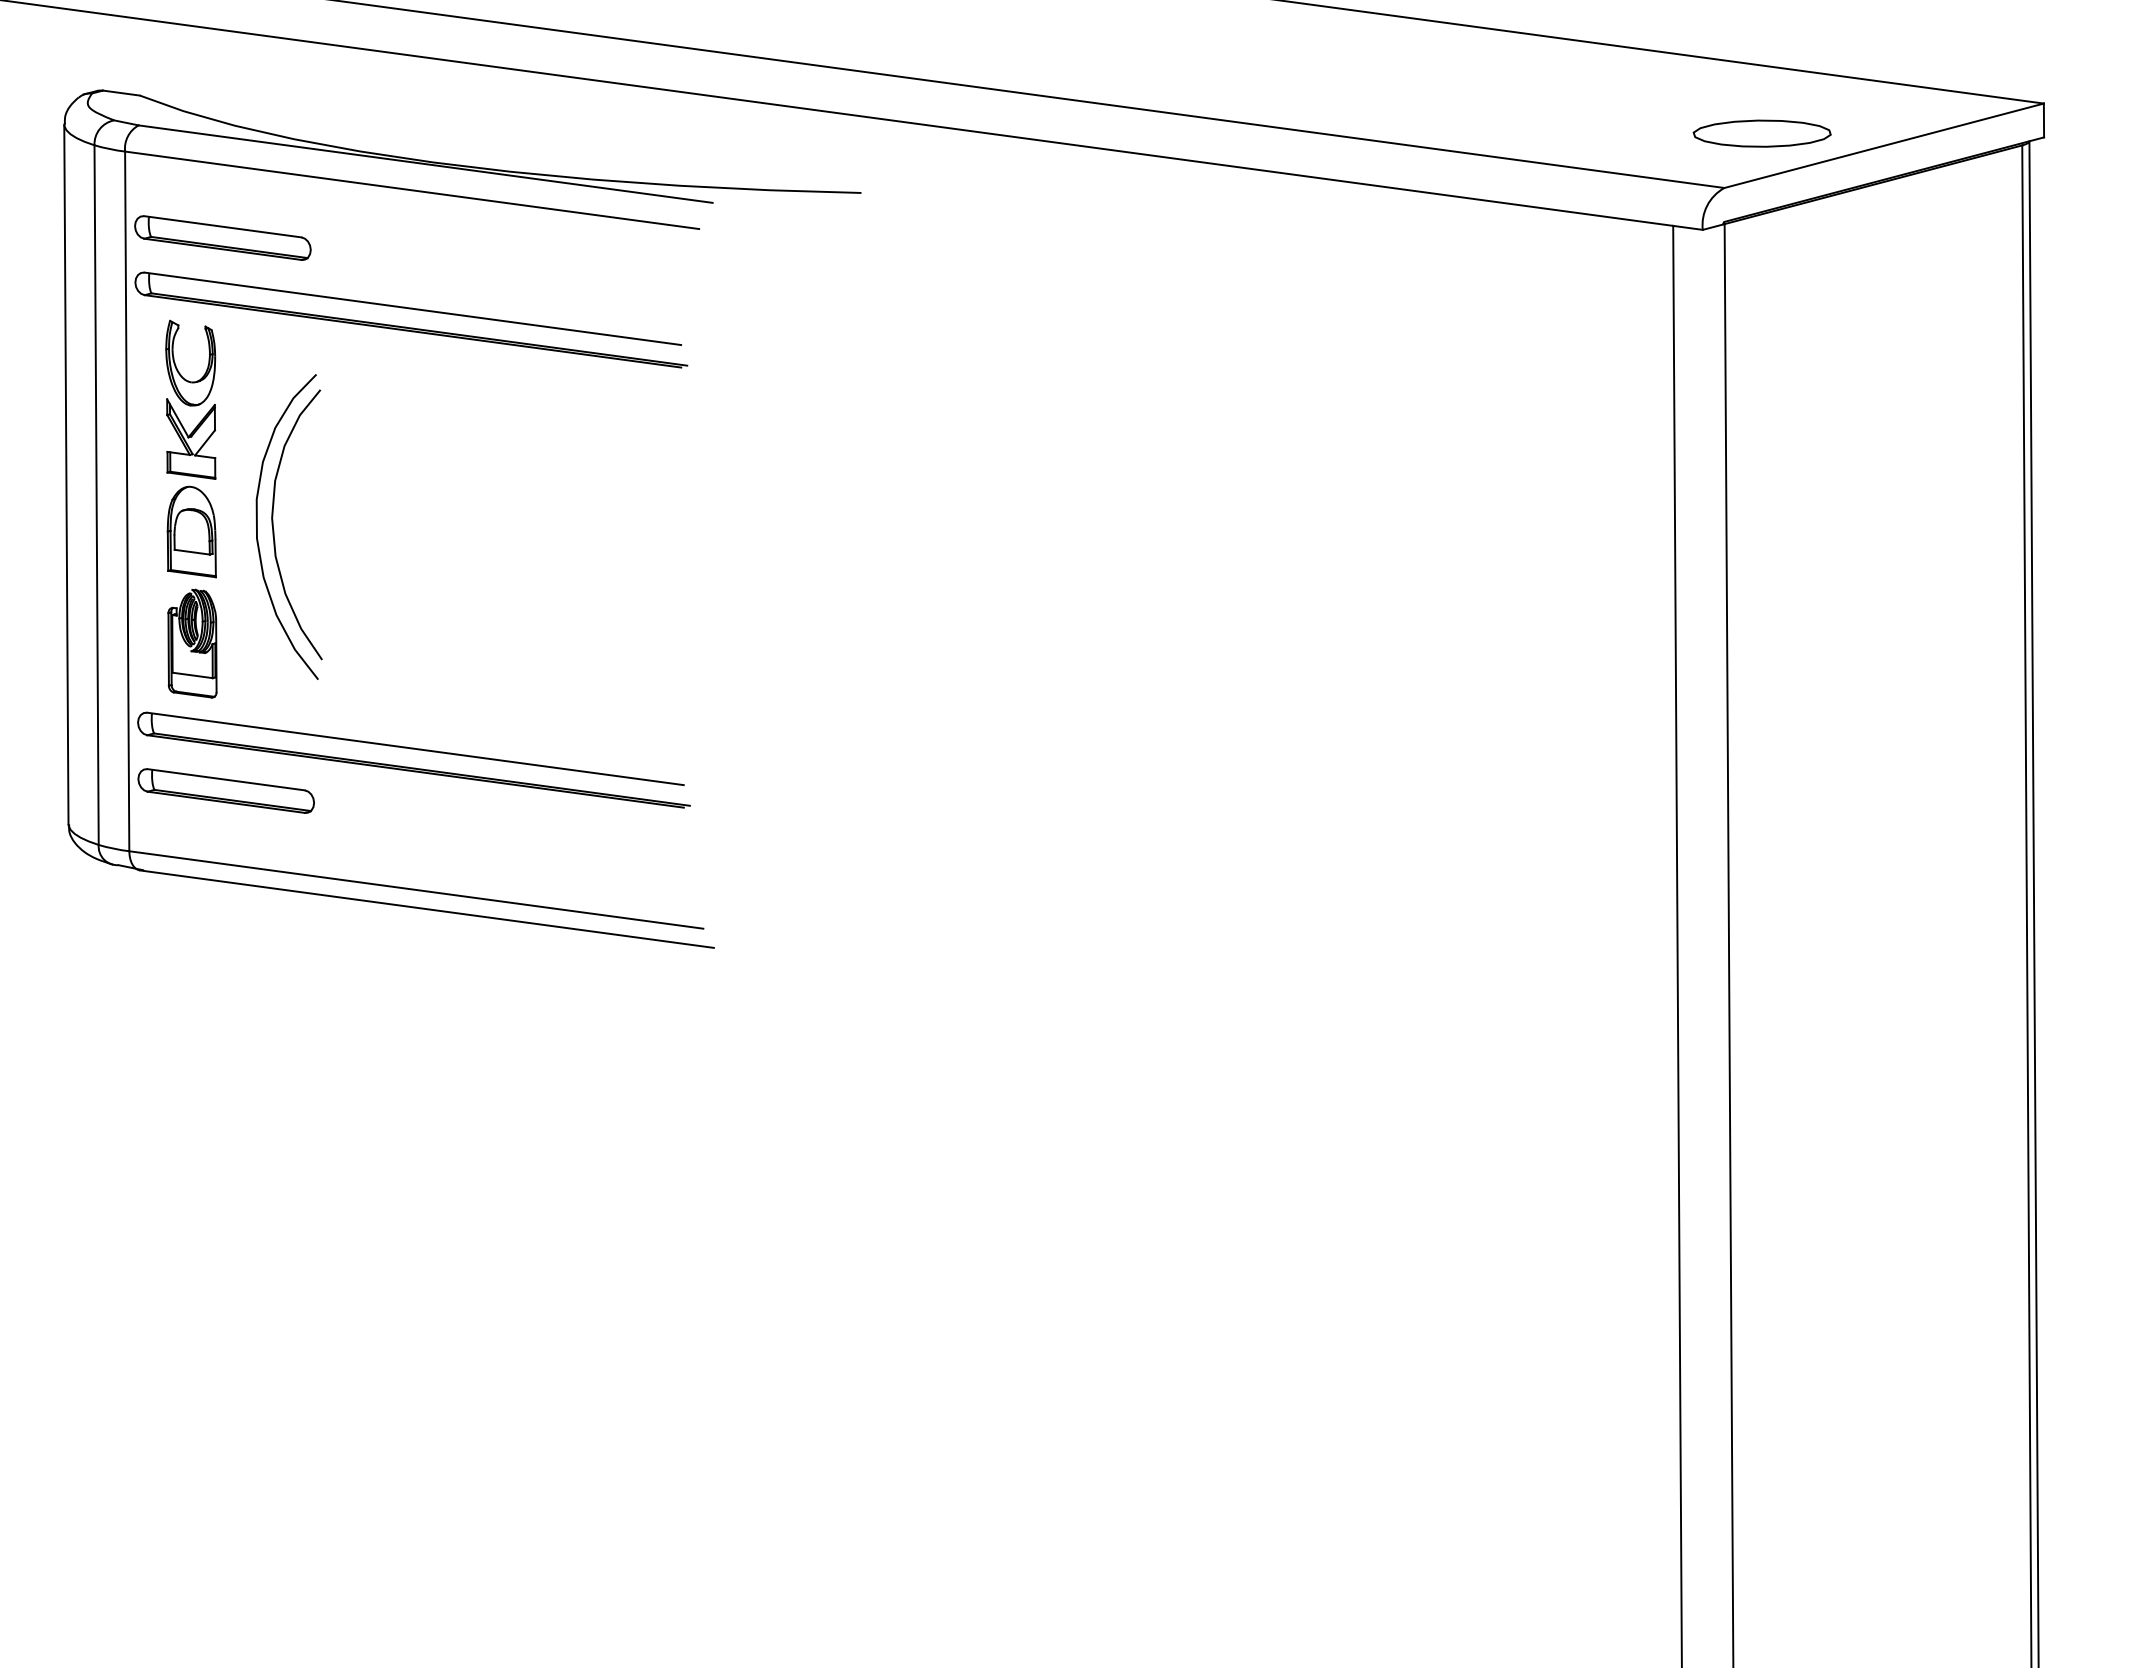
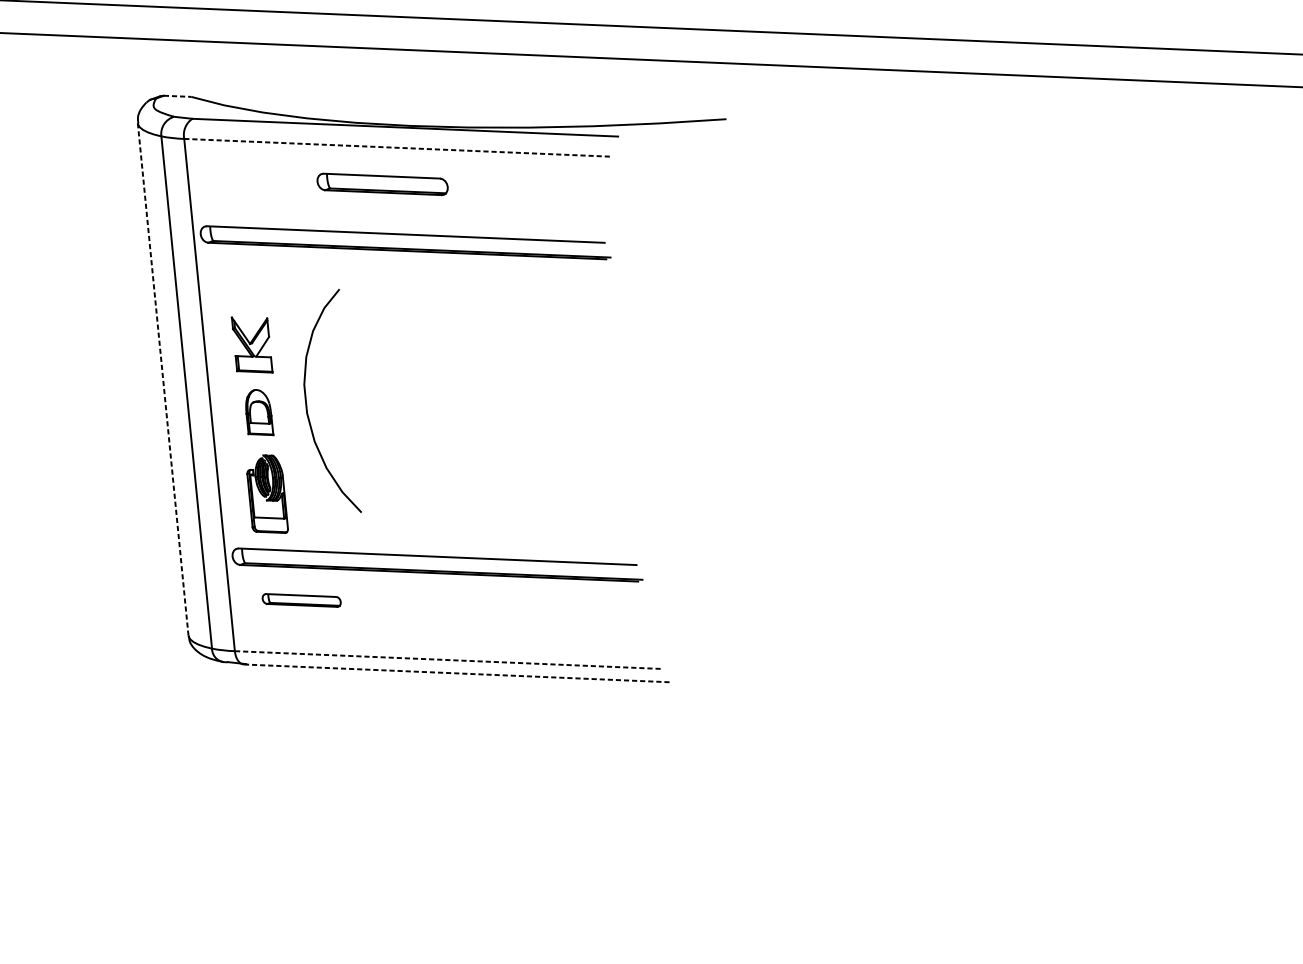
line: (121, 93) -> (177, 96), solid -> dashed
line: (412, 190) -> (397, 147), solid -> dashed
part: (222, 237) -> (382, 184), moved
part: (179, 371) -> (239, 296), removed
line: (66, 474) -> (163, 379), solid -> dashed
curve: (274, 530) -> (319, 406), removed
part: (191, 531) -> (258, 412), size x0.7
part: (225, 790) -> (301, 600), size x0.6
line: (416, 889) -> (447, 659), solid -> dashed
line: (426, 909) -> (456, 673), solid -> dashed

